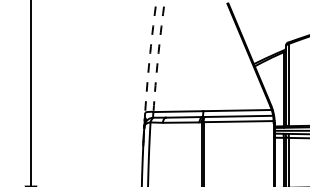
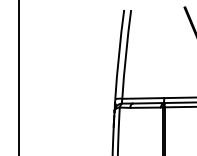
arc: (149, 59) -> (118, 54), dashed -> solid
arc: (157, 59) -> (125, 54), dashed -> solid

